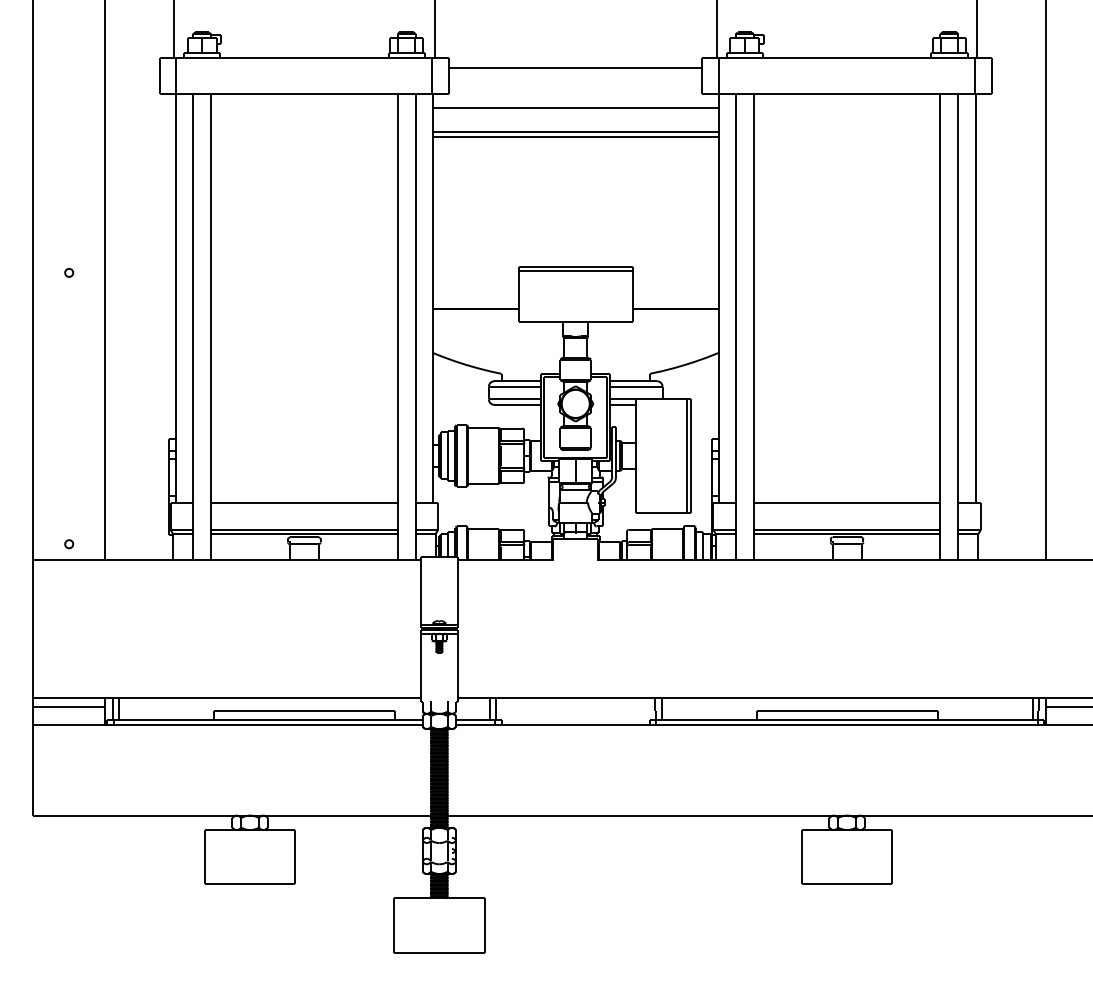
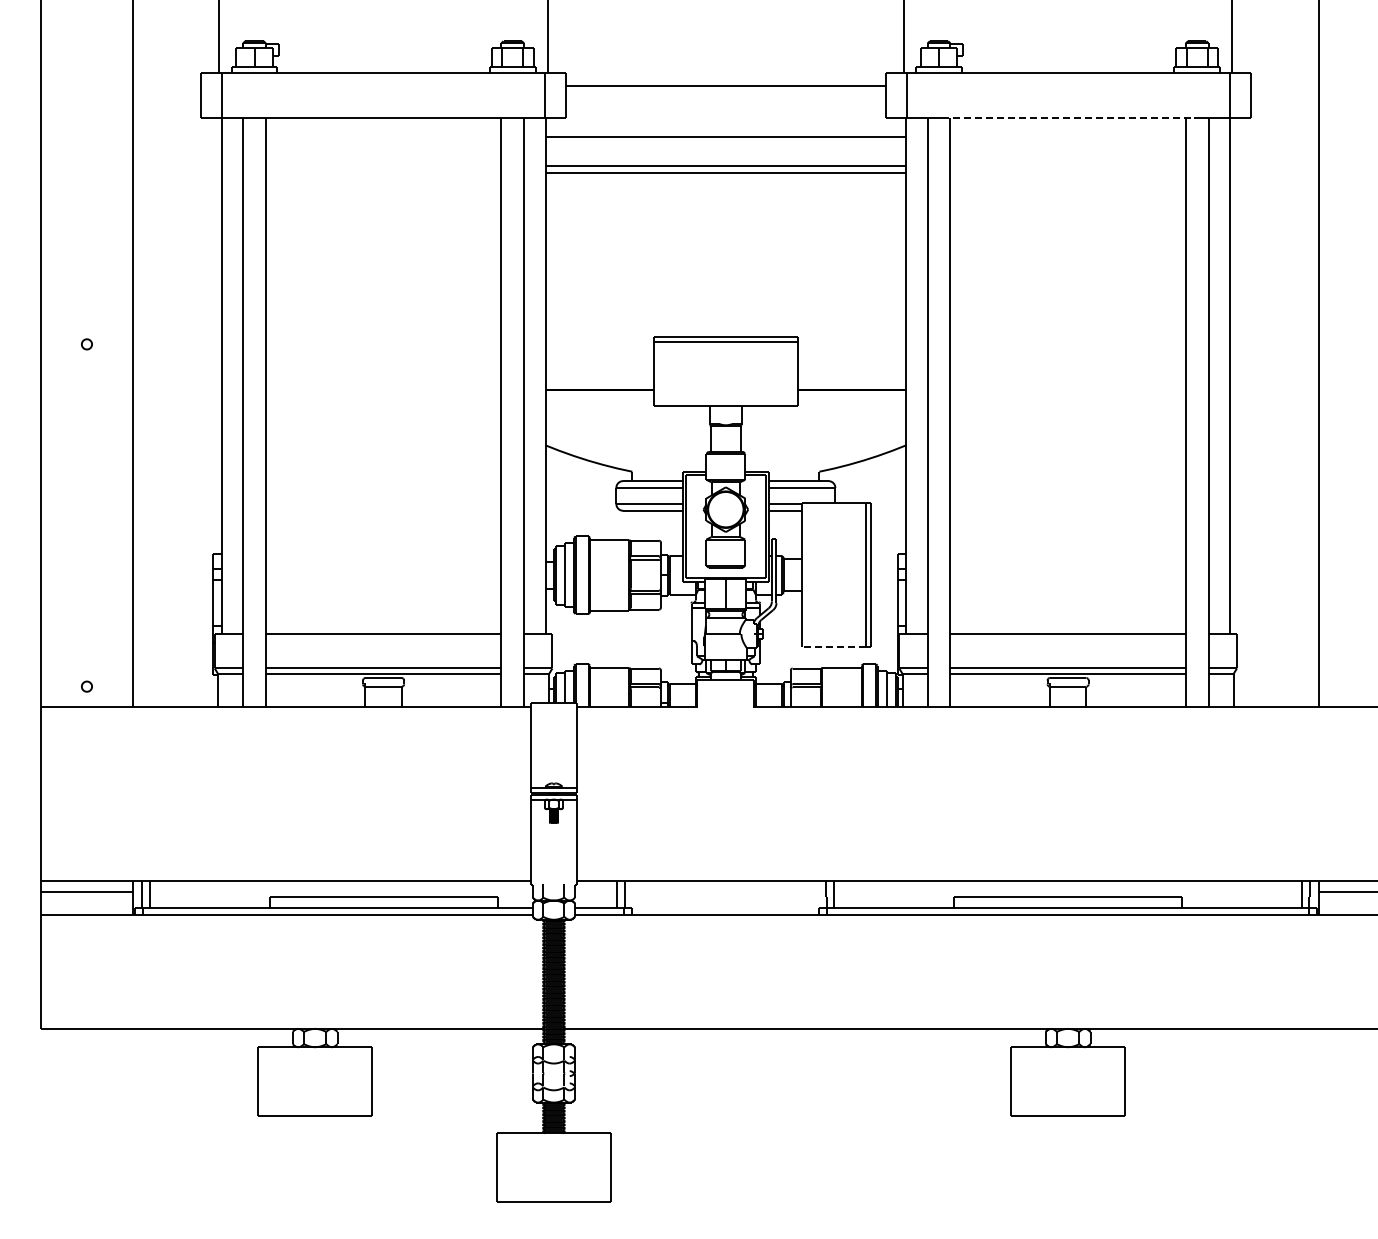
line: (847, 93) -> (1068, 118), solid -> dashed
line: (661, 513) -> (834, 647), solid -> dashed

